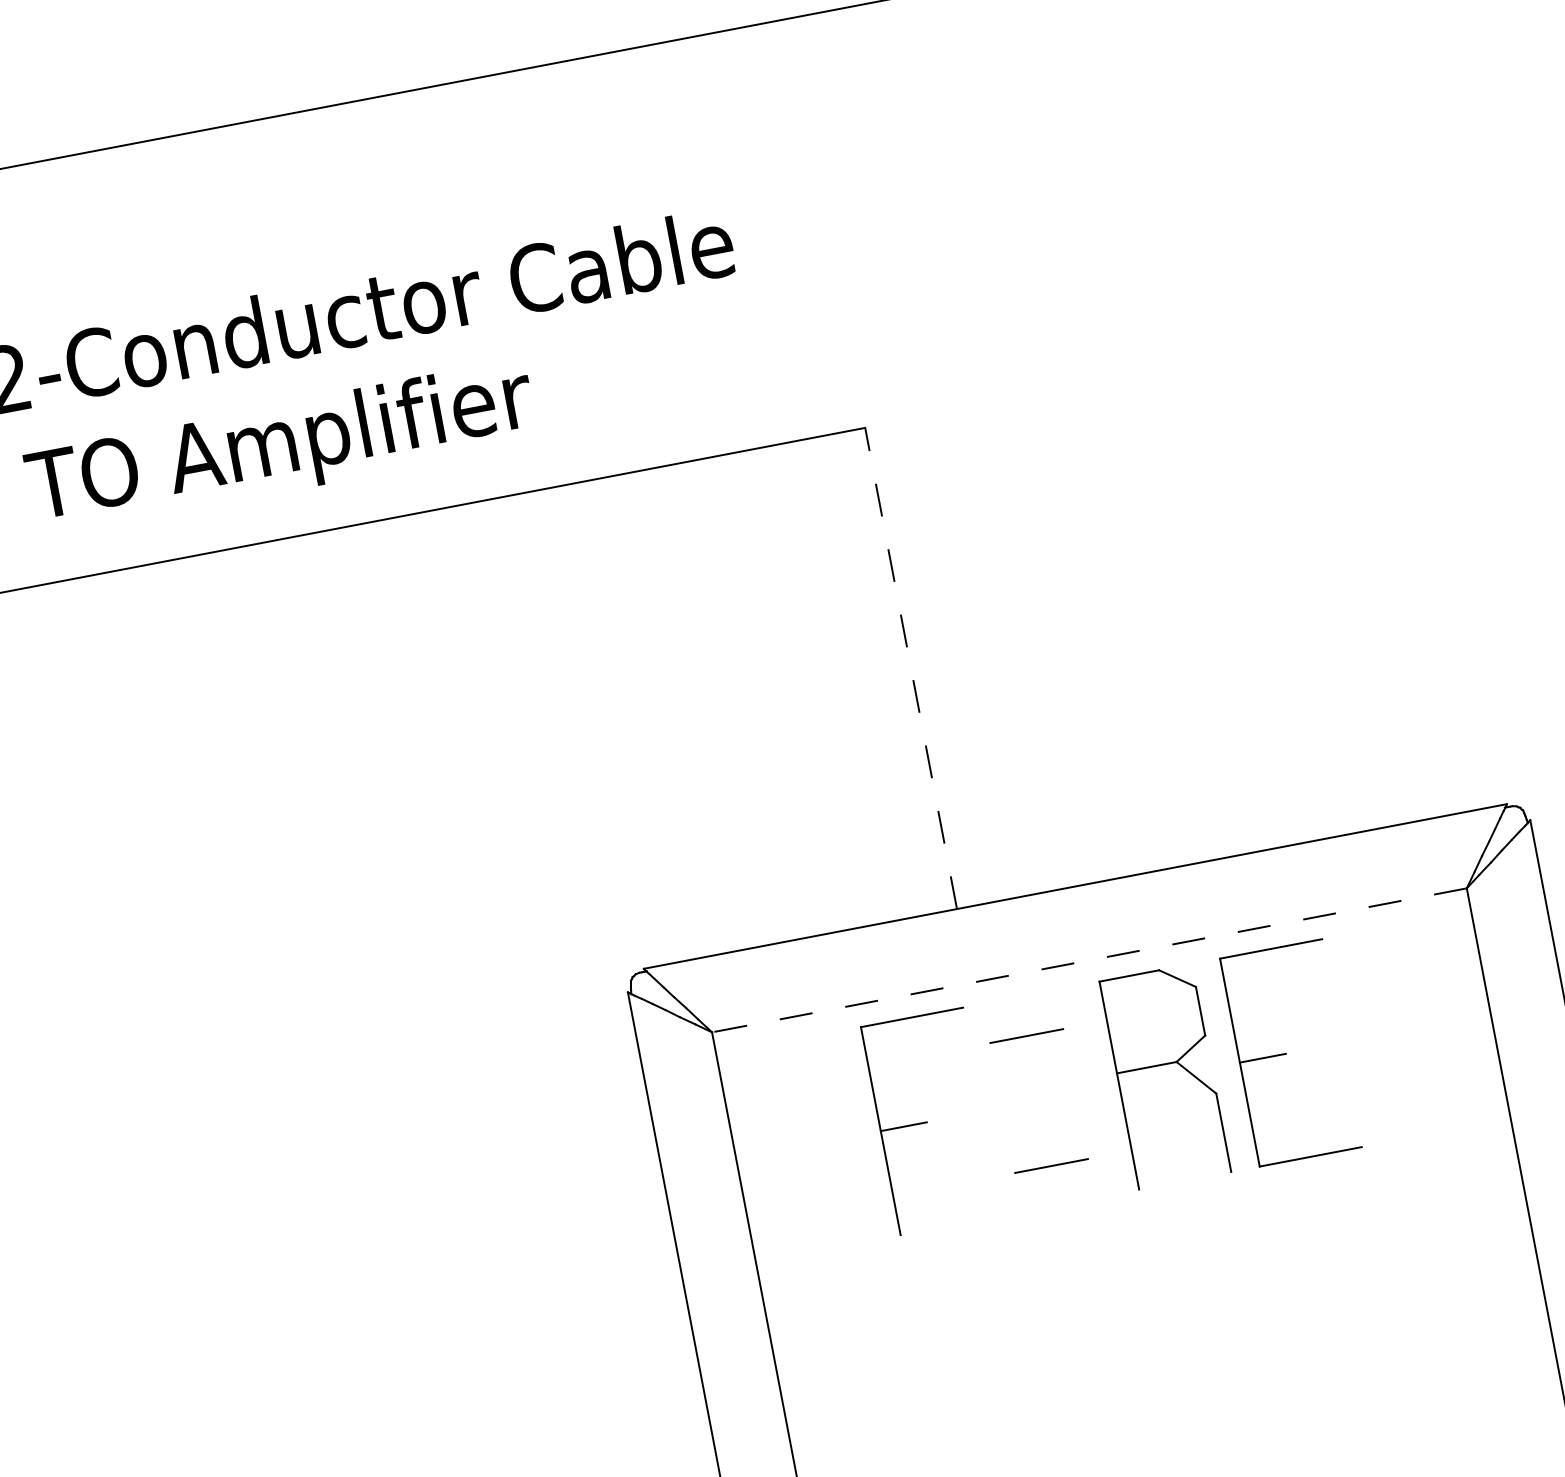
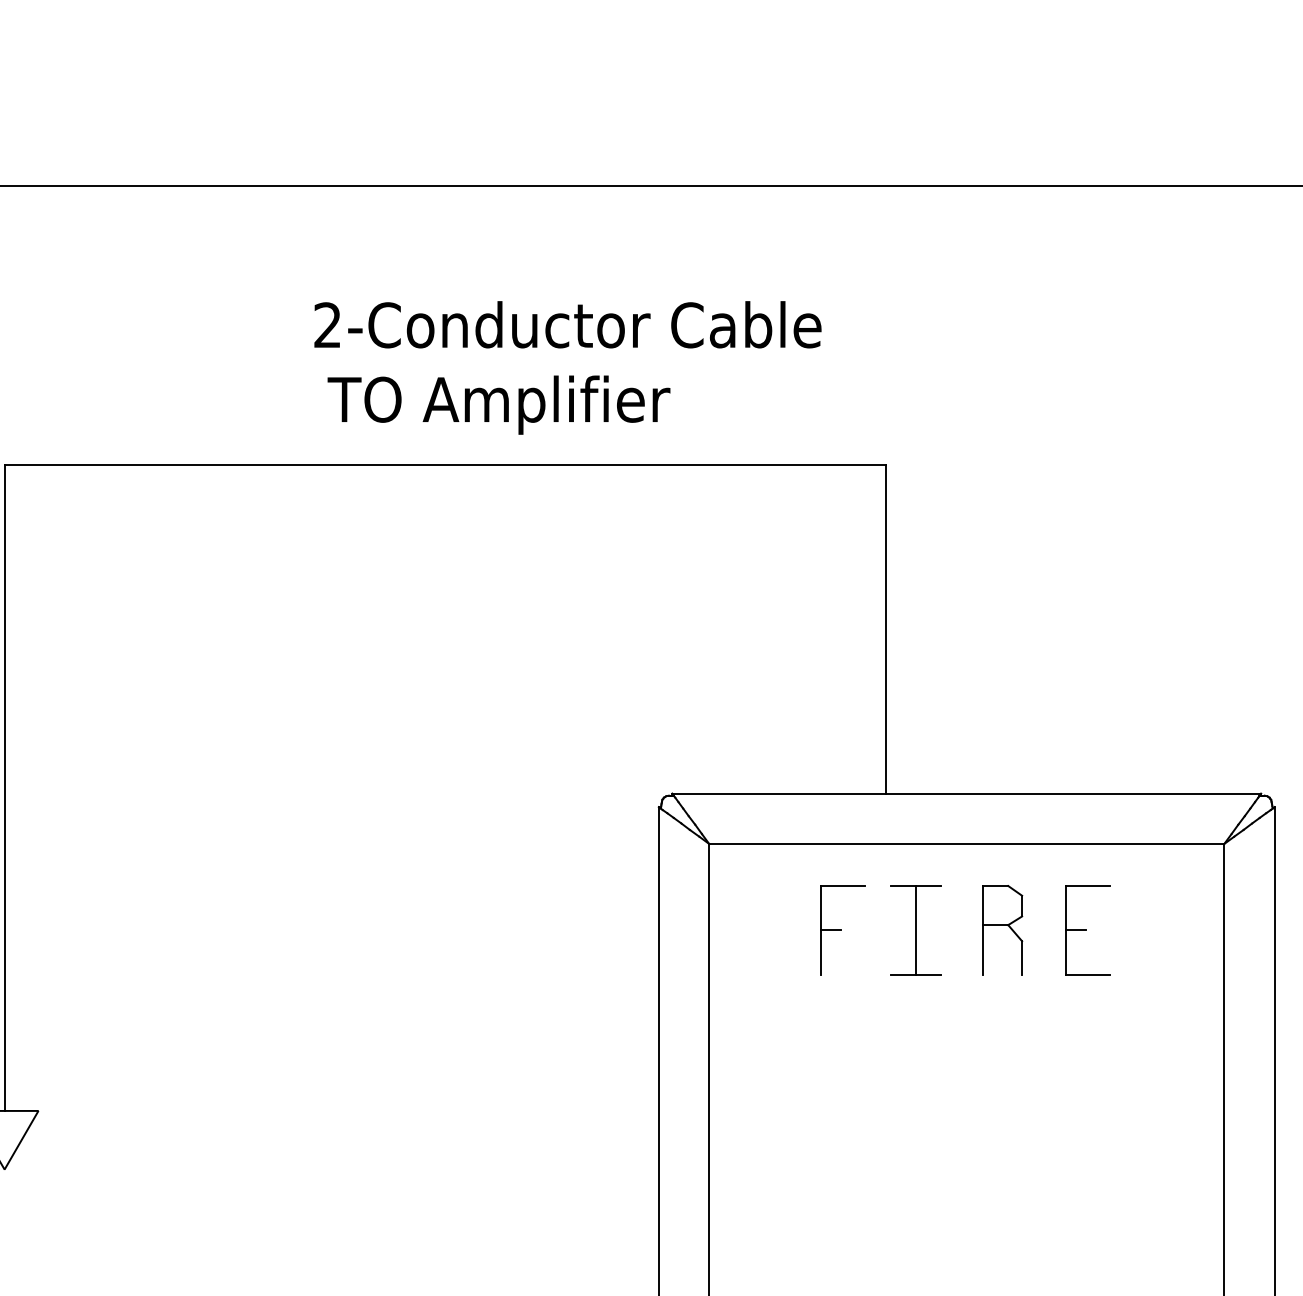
line: (911, 666) -> (886, 628), dashed -> solid
line: (1089, 961) -> (966, 844), dashed -> solid
part: (1290, 1053) -> (1087, 930), size x0.62
part: (1165, 1077) -> (1002, 930), size x0.62
line: (1039, 1101) -> (916, 930), added
part: (931, 1121) -> (842, 930), size x0.62

